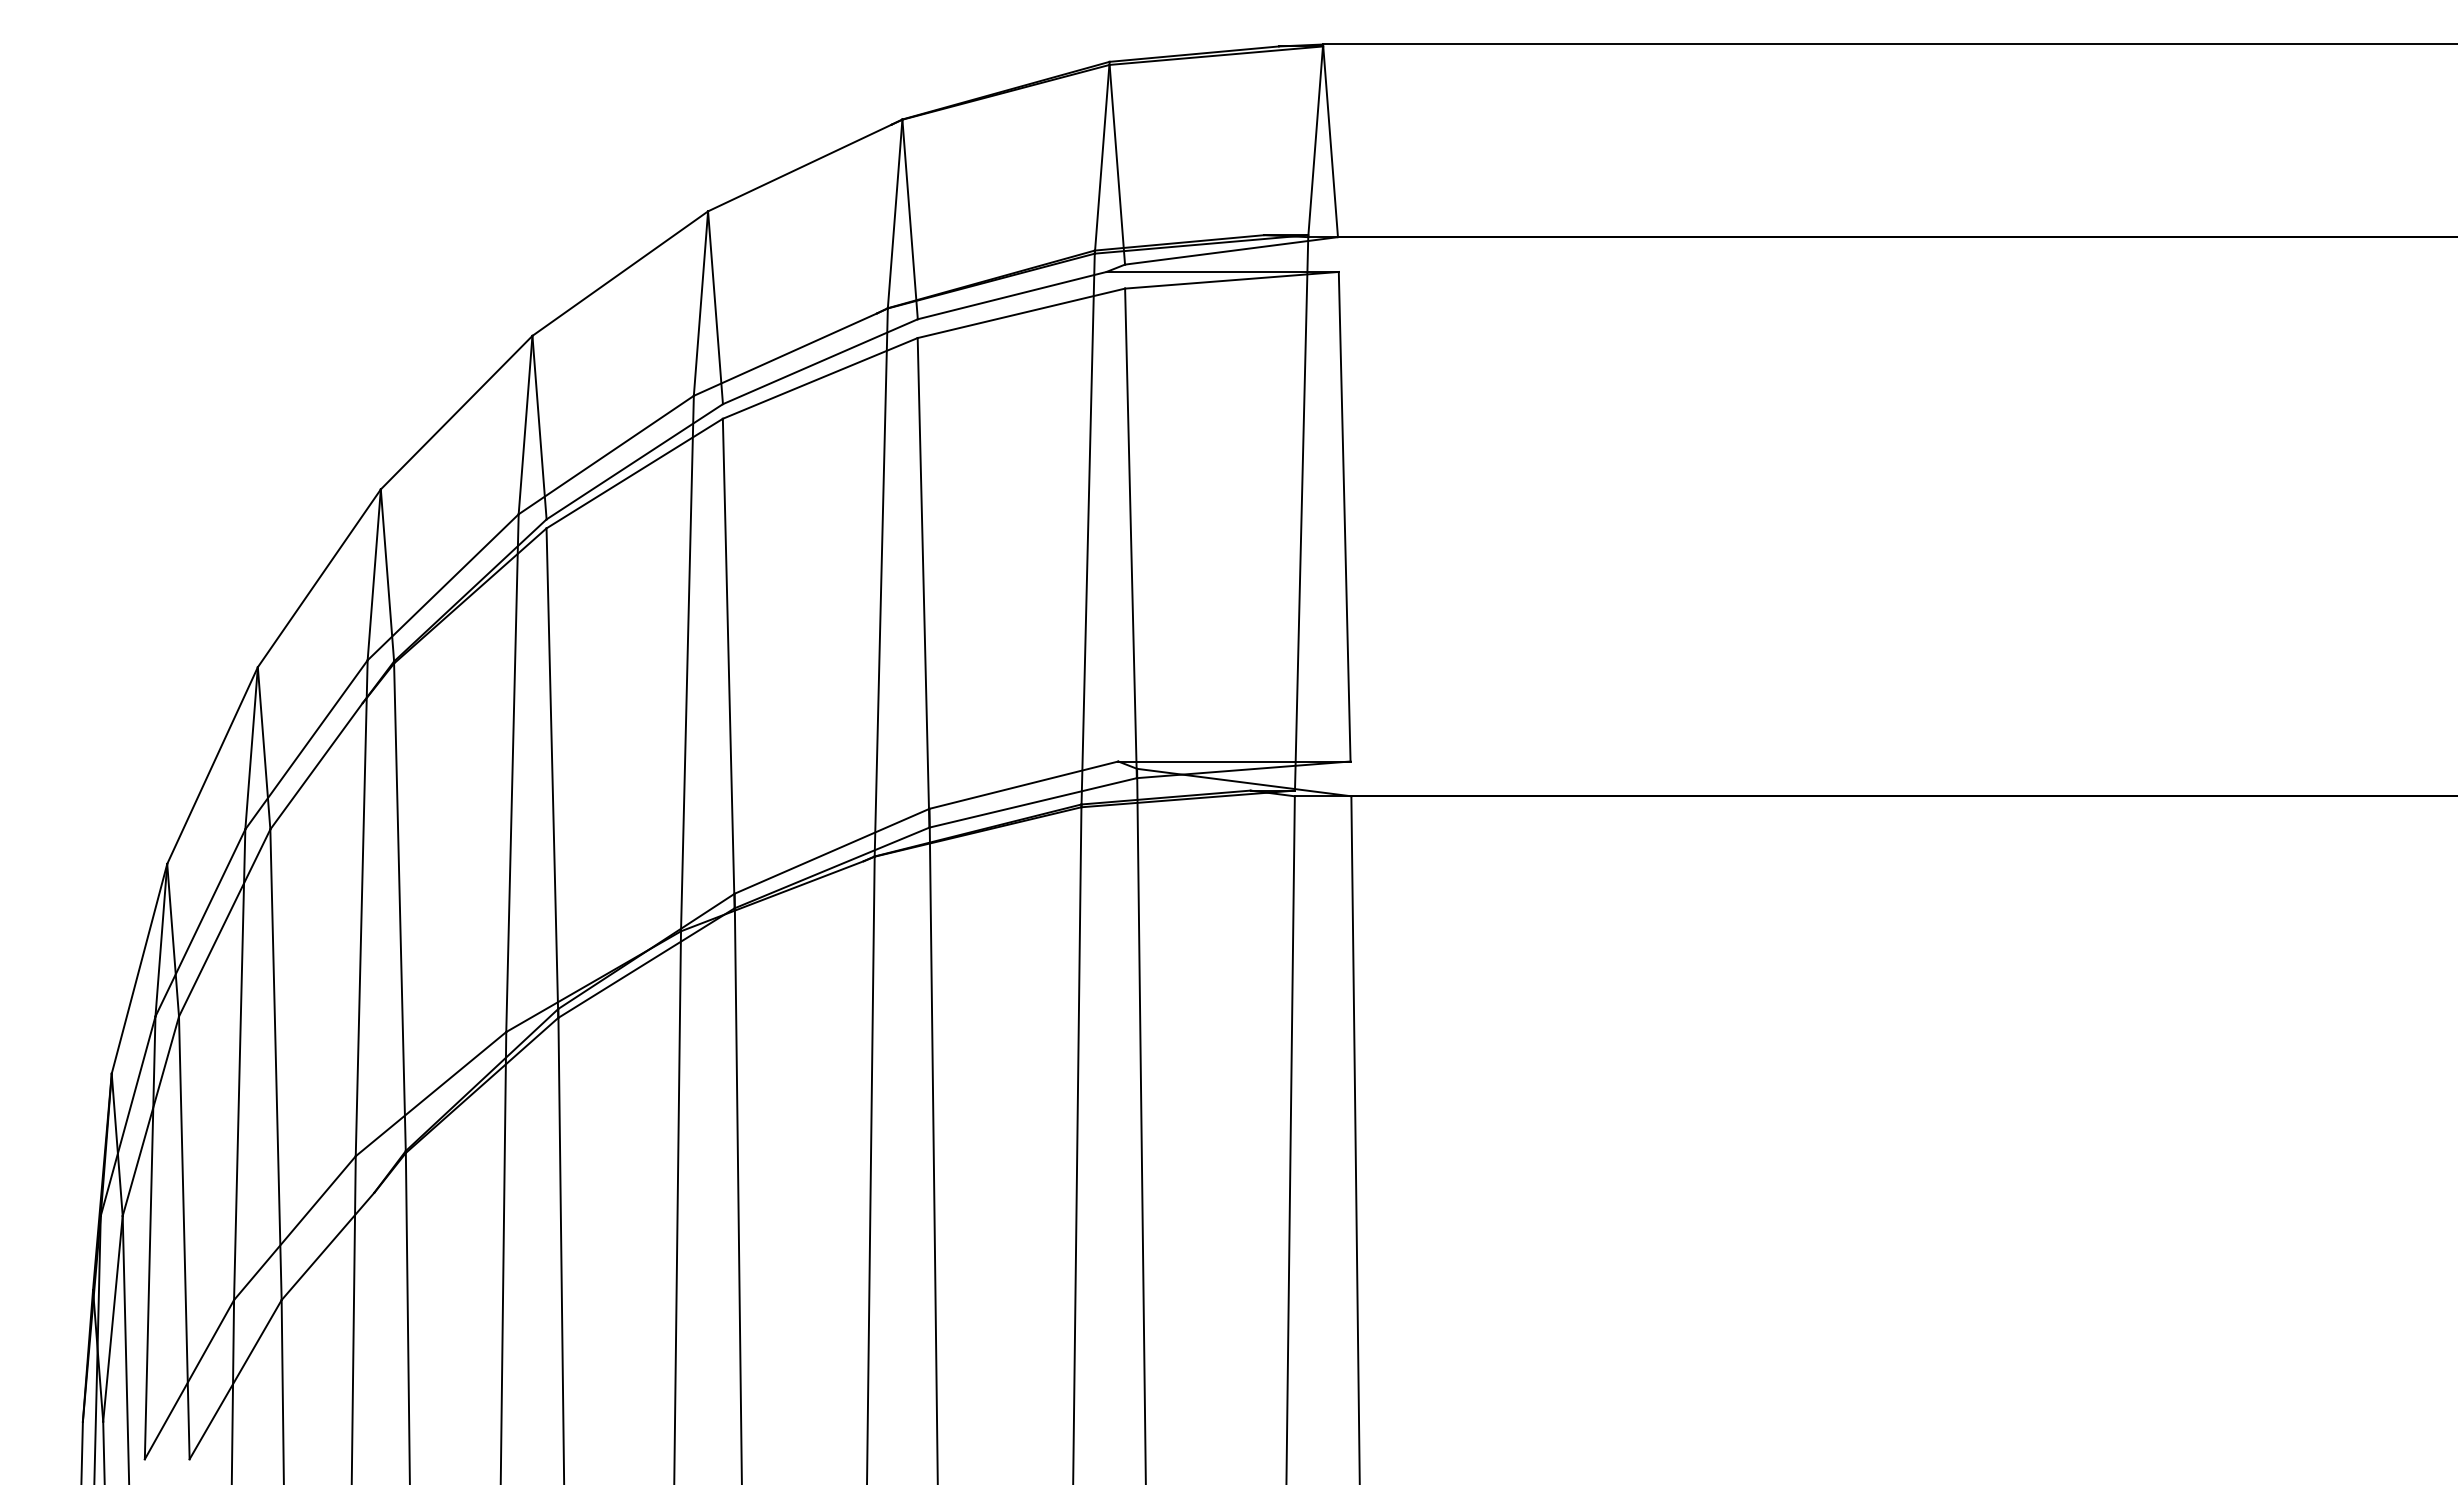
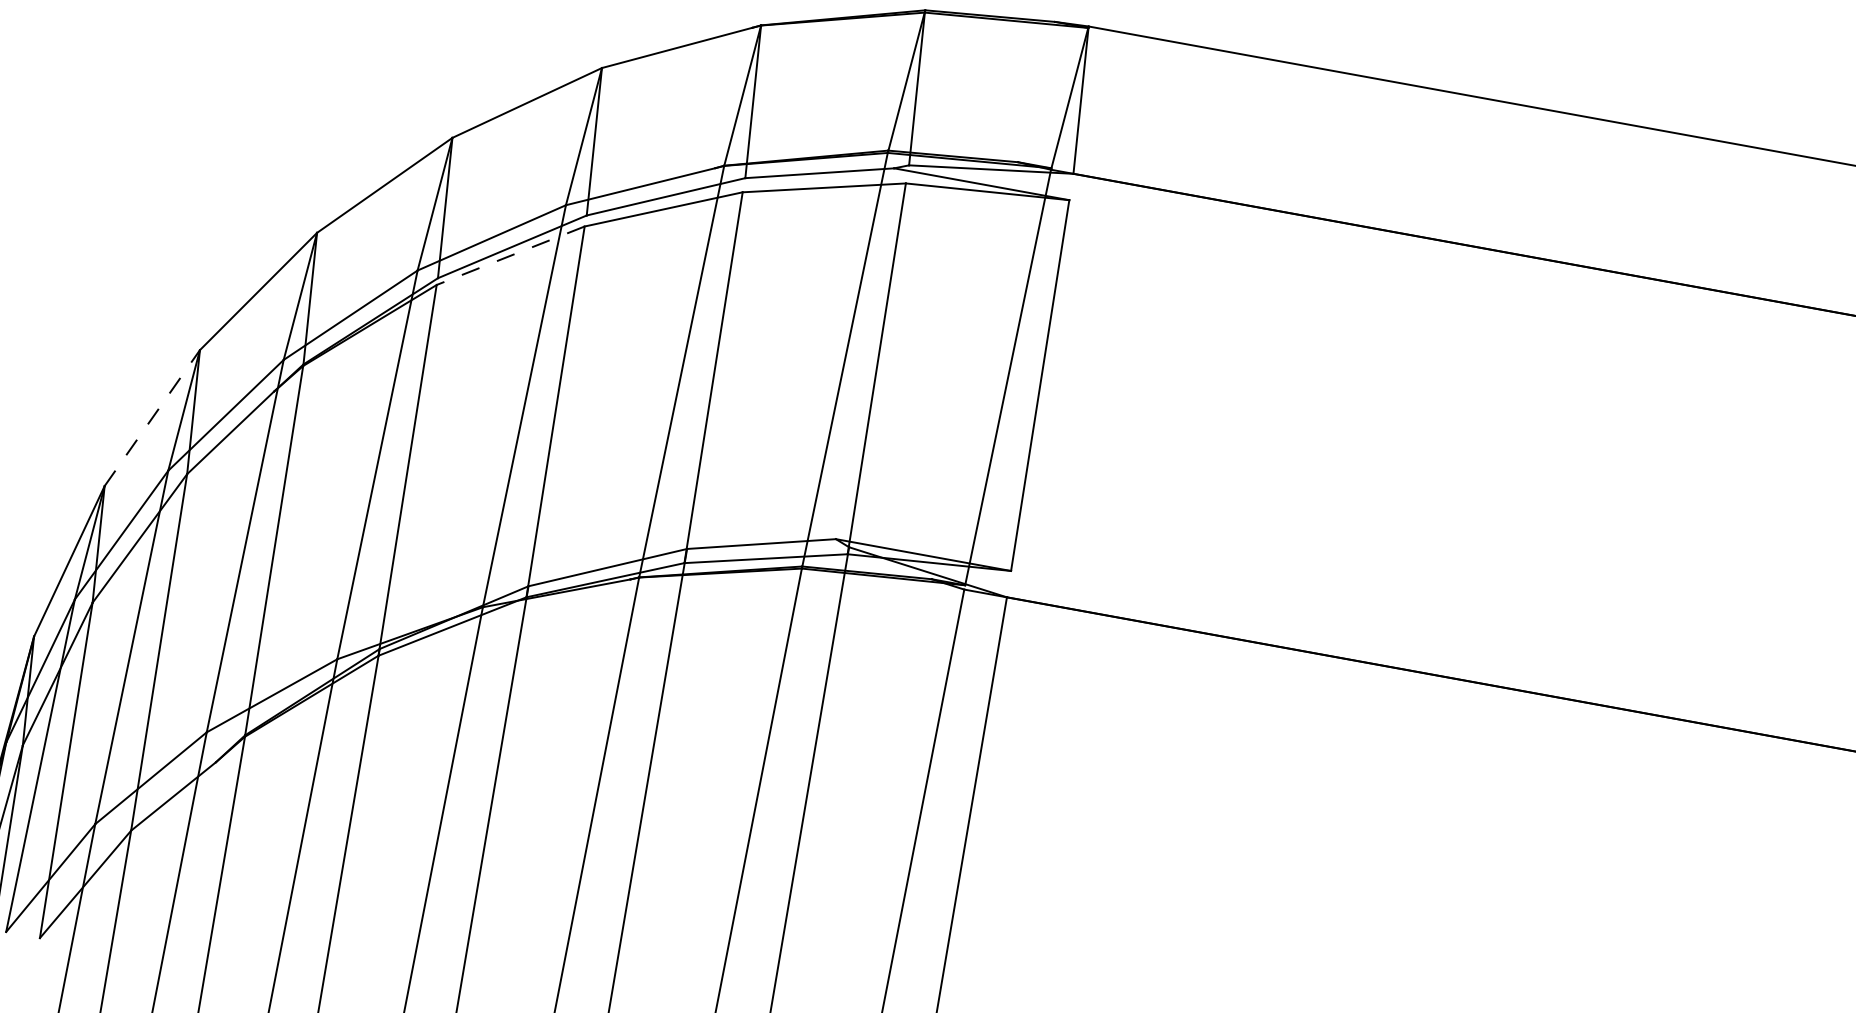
line: (634, 473) -> (510, 255), solid -> dashed
line: (212, 765) -> (152, 418), solid -> dashed

